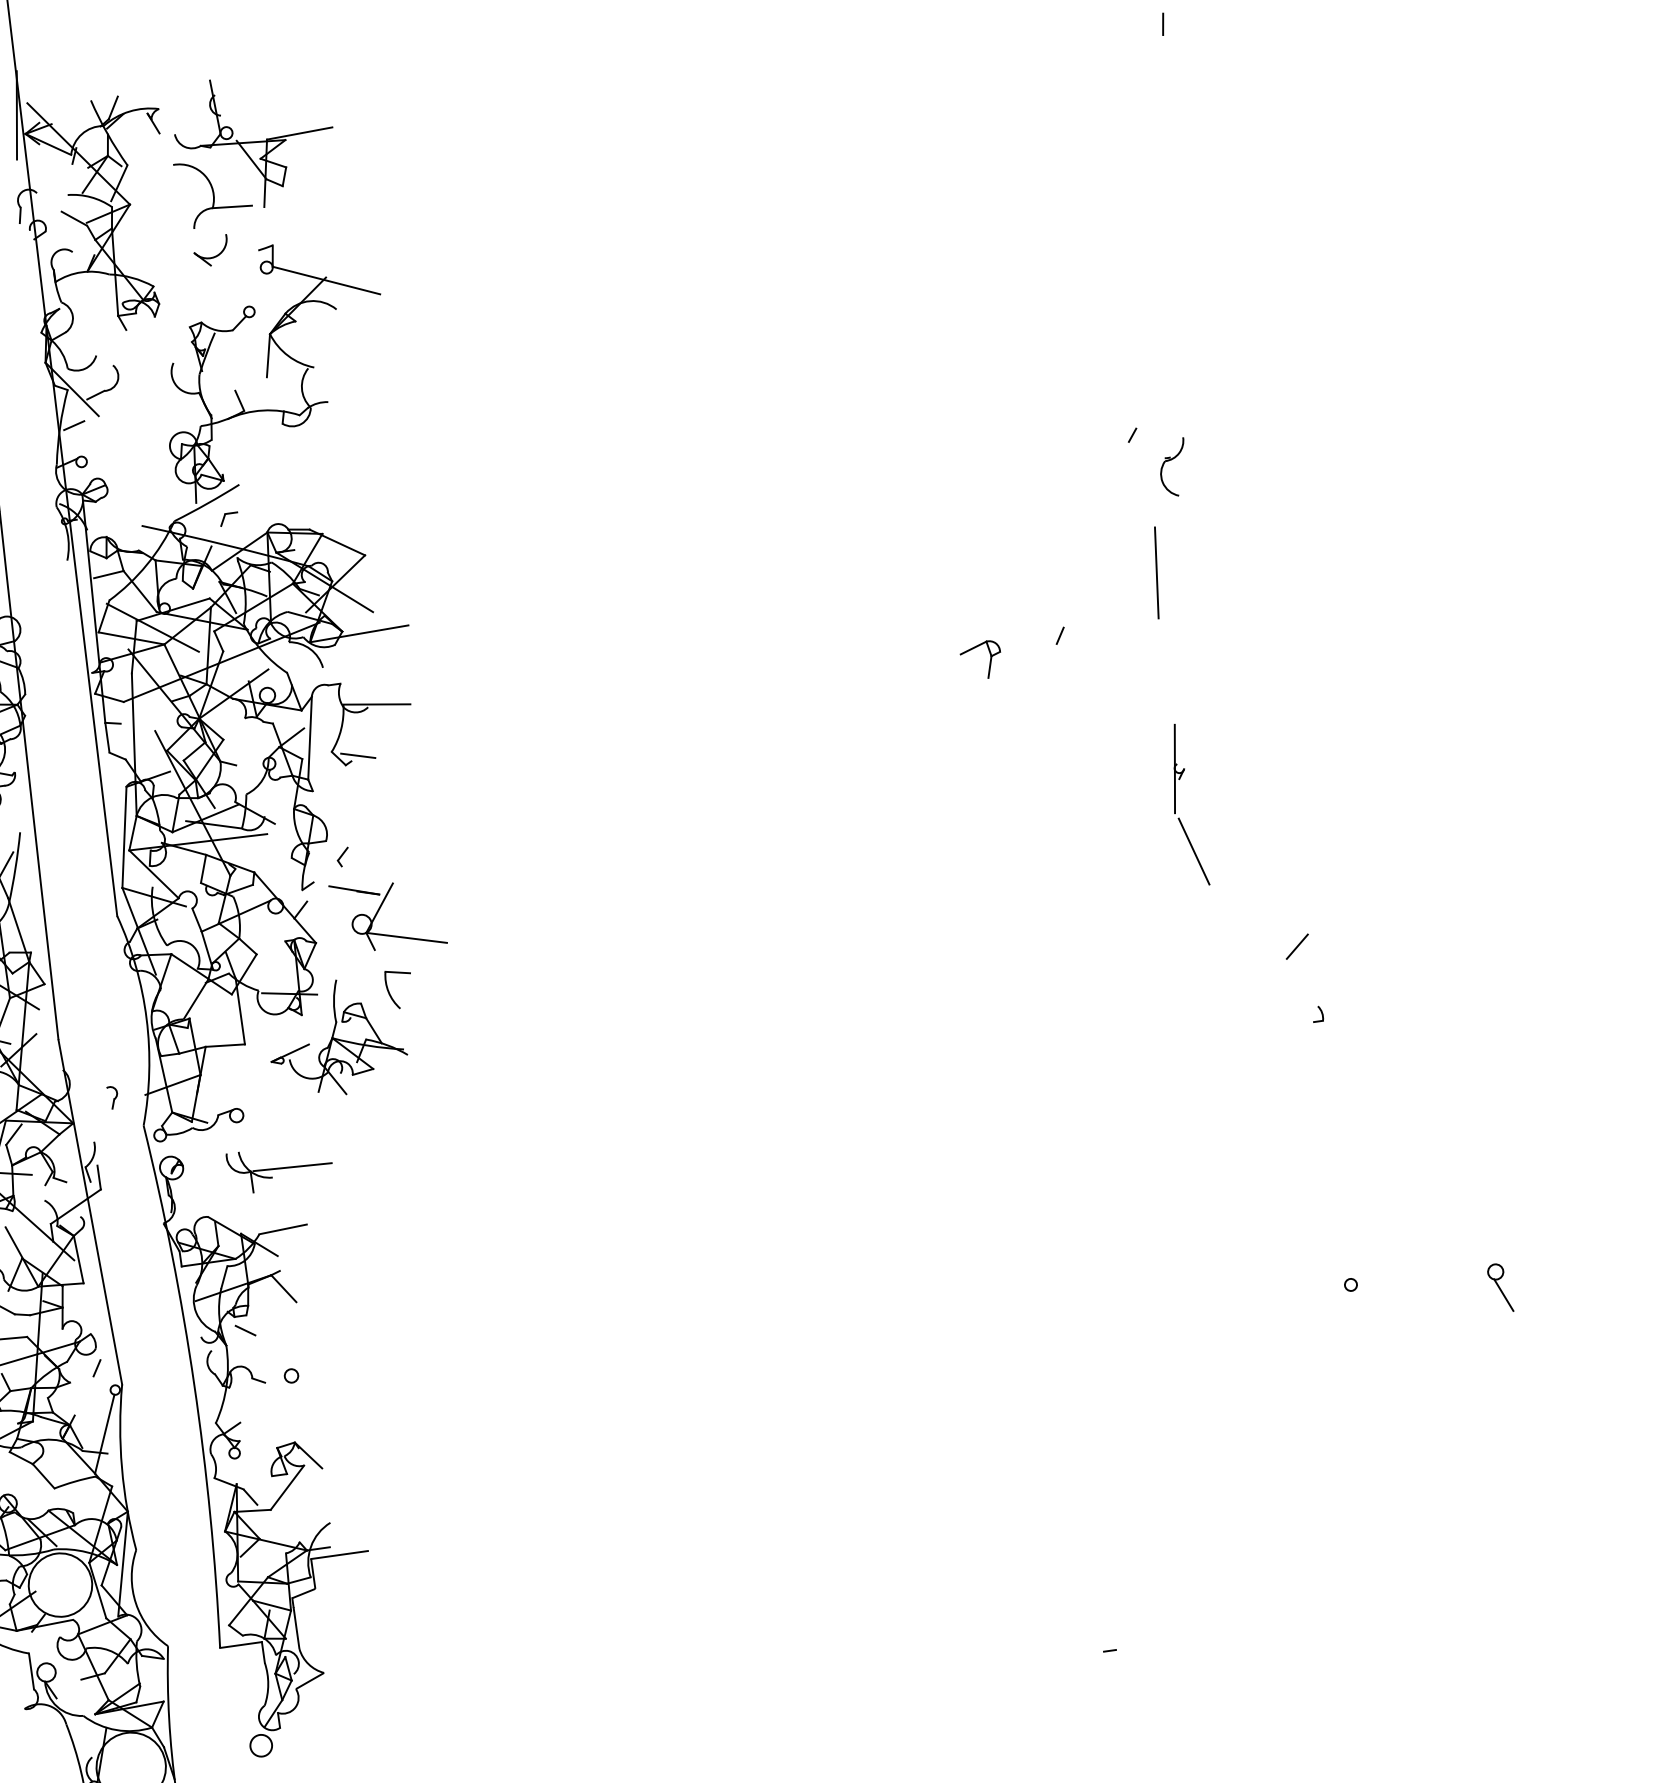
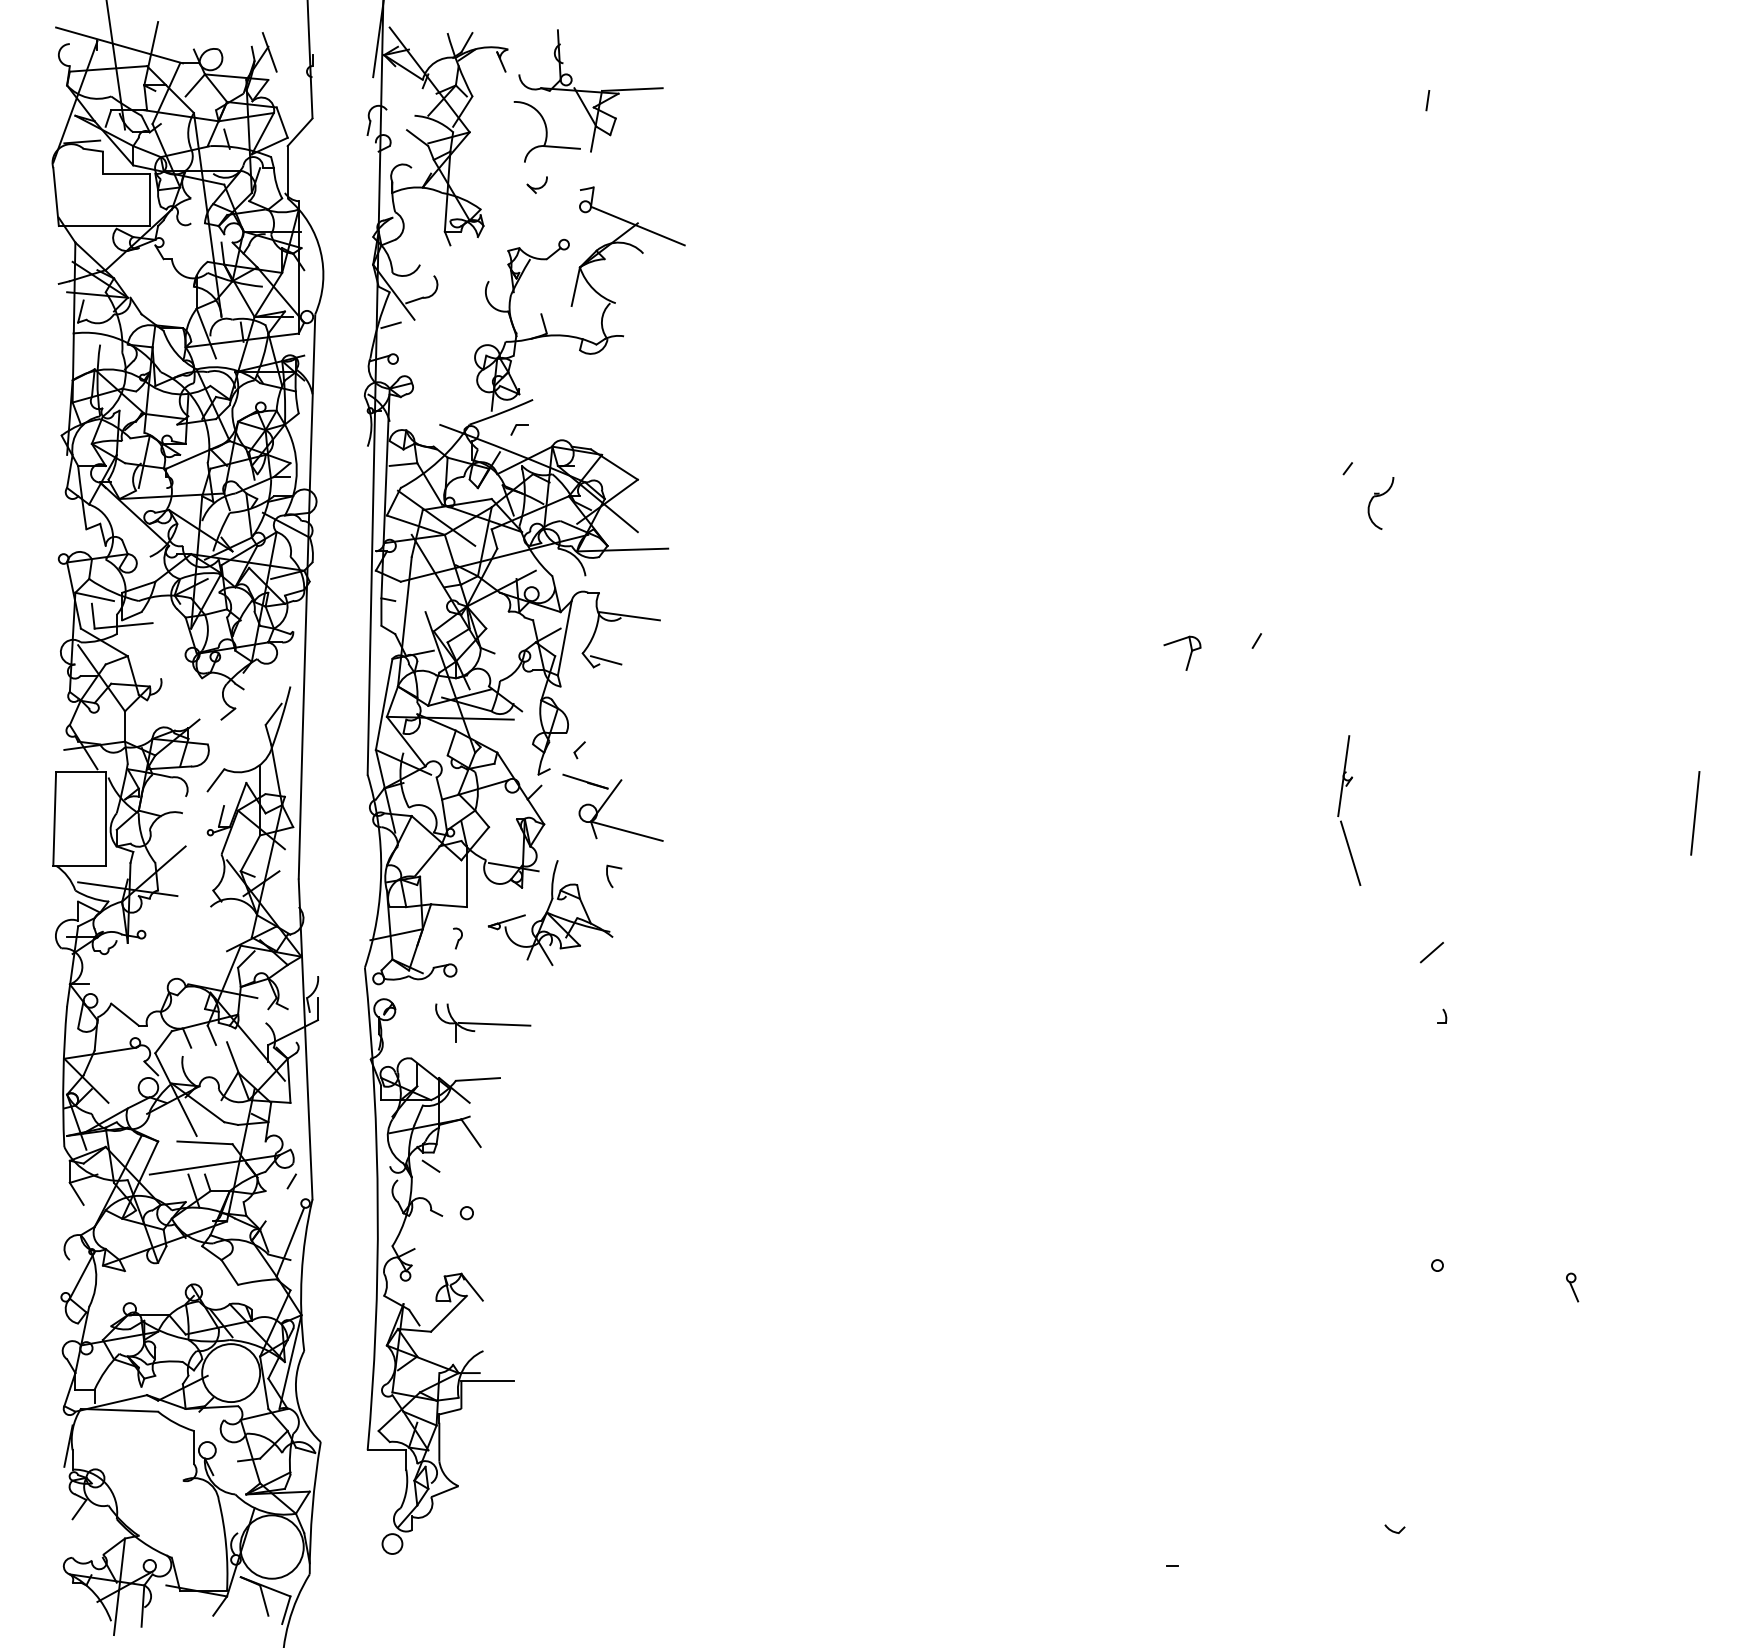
part: (210, 250) -> (536, 184), size x0.62
line: (1157, 573) -> (1695, 813), moved
part: (400, 988) -> (614, 876), size x0.62
part: (112, 1097) -> (457, 938), moved
part: (1500, 1288) -> (1572, 1287), size x0.62
part: (1344, 1576) -> (1394, 1528), added

